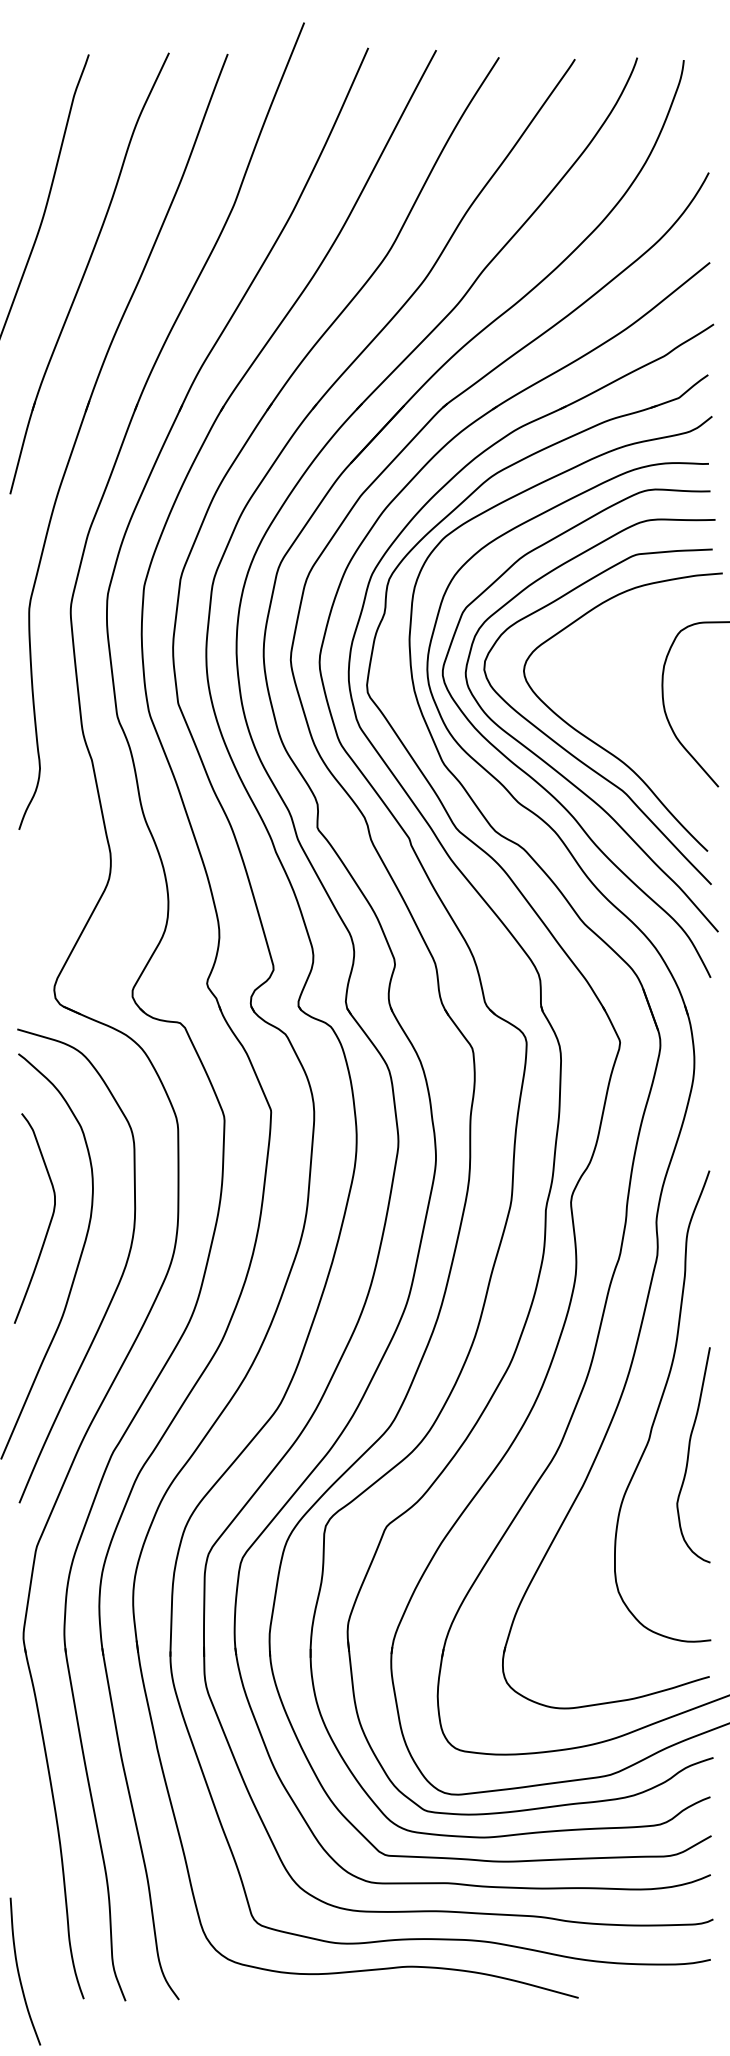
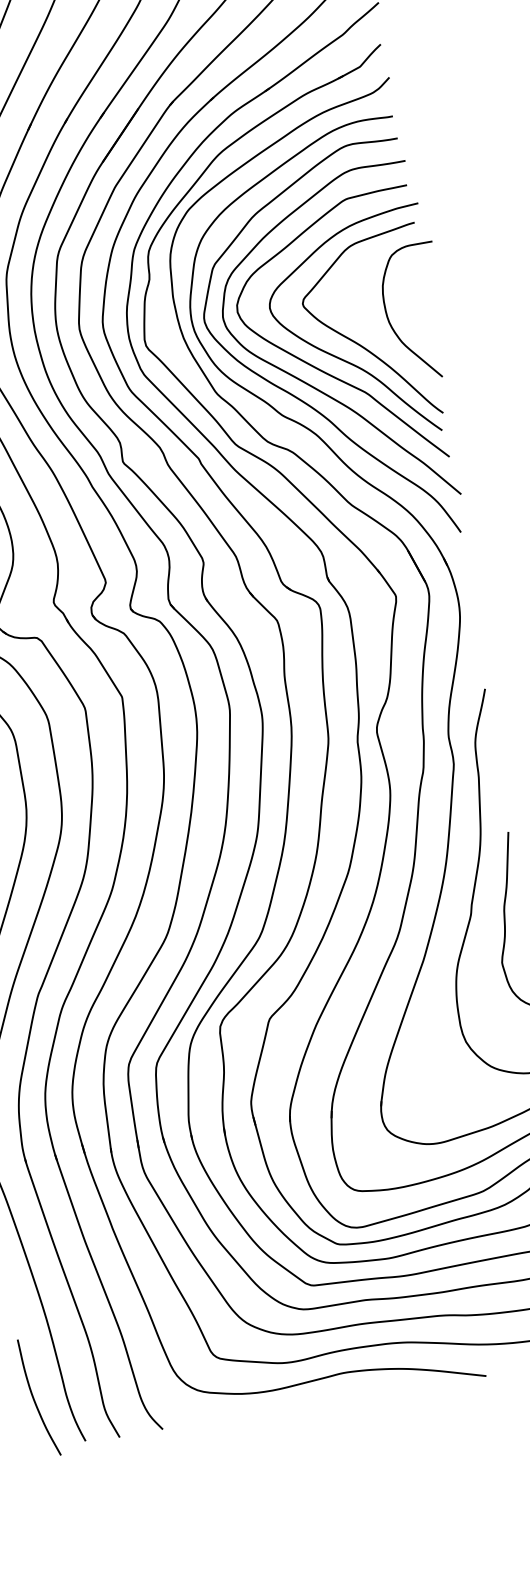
curve: (626, 732) -> (360, 344), added
curve: (19, 1971) -> (34, 1398), moved

